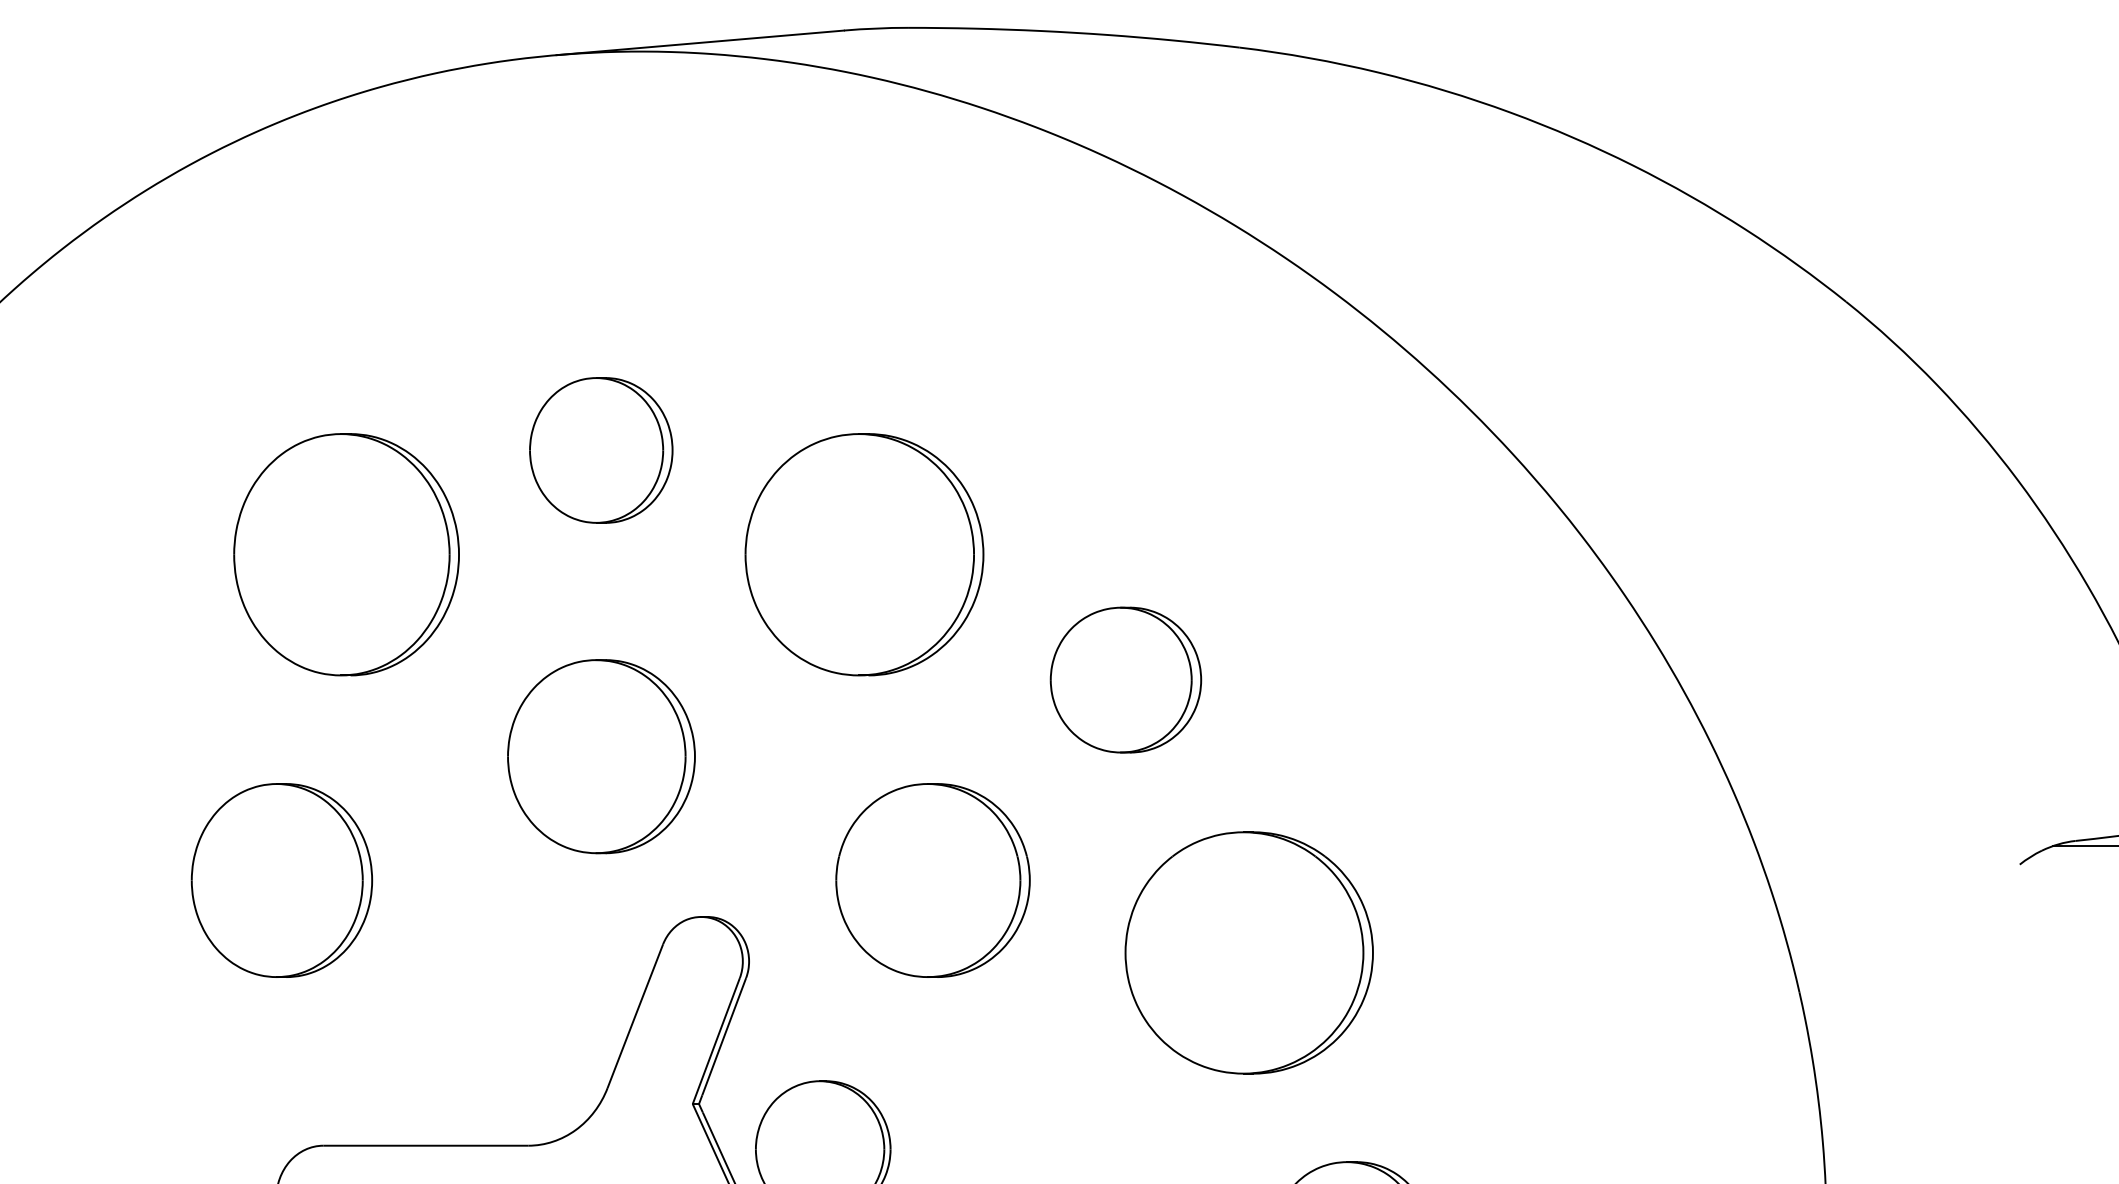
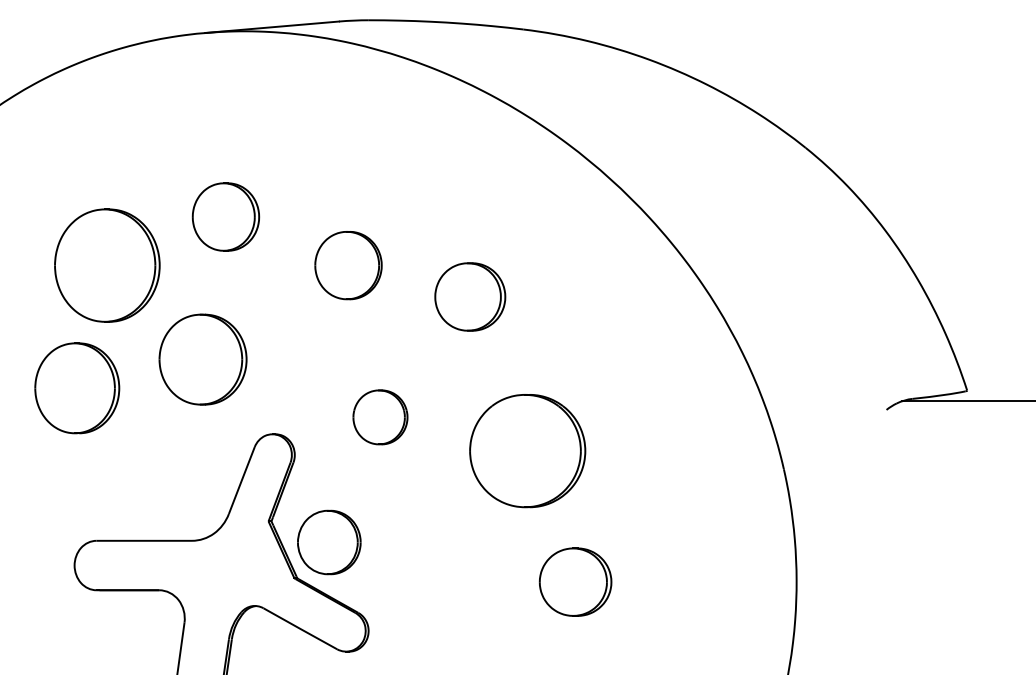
part: (864, 554) -> (348, 265), size x0.6
part: (1126, 679) -> (470, 296), moved
part: (600, 756) -> (202, 359), moved
part: (282, 880) -> (77, 388), moved
part: (933, 880) -> (380, 417), size x0.6

